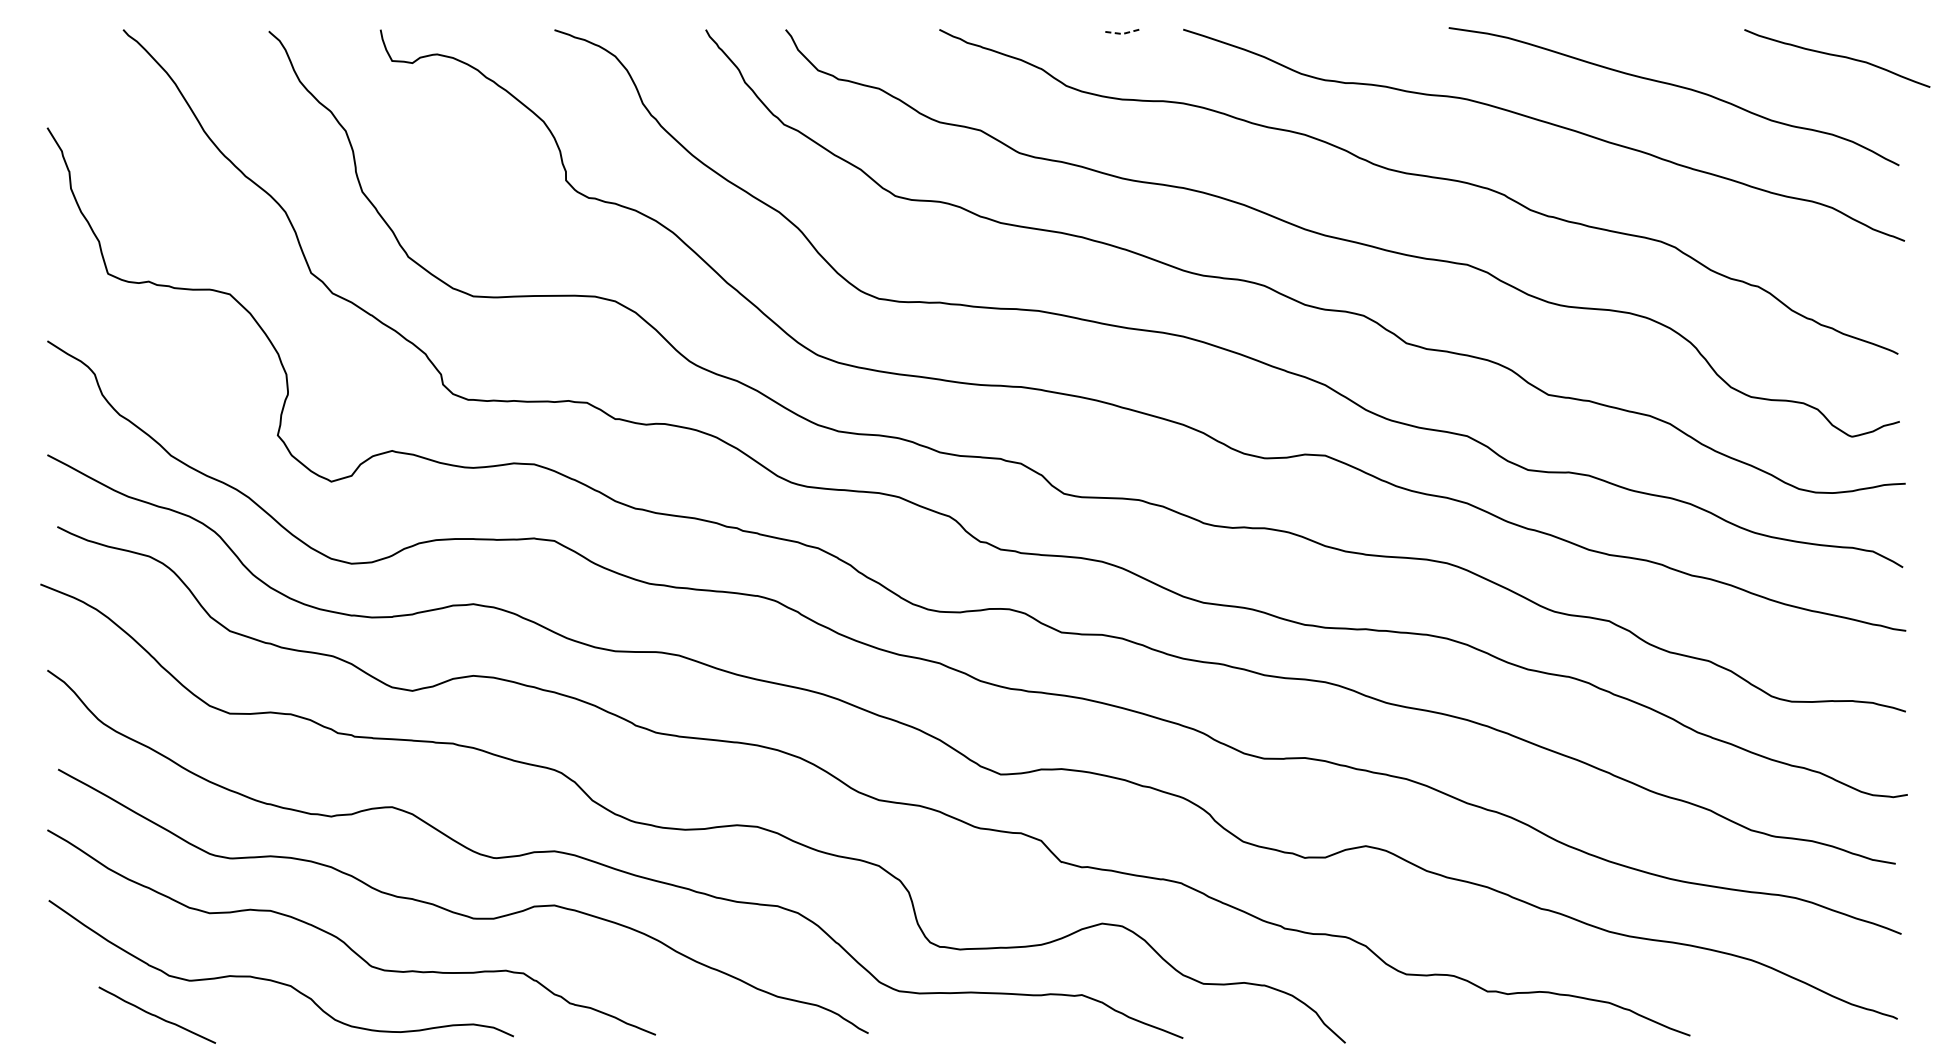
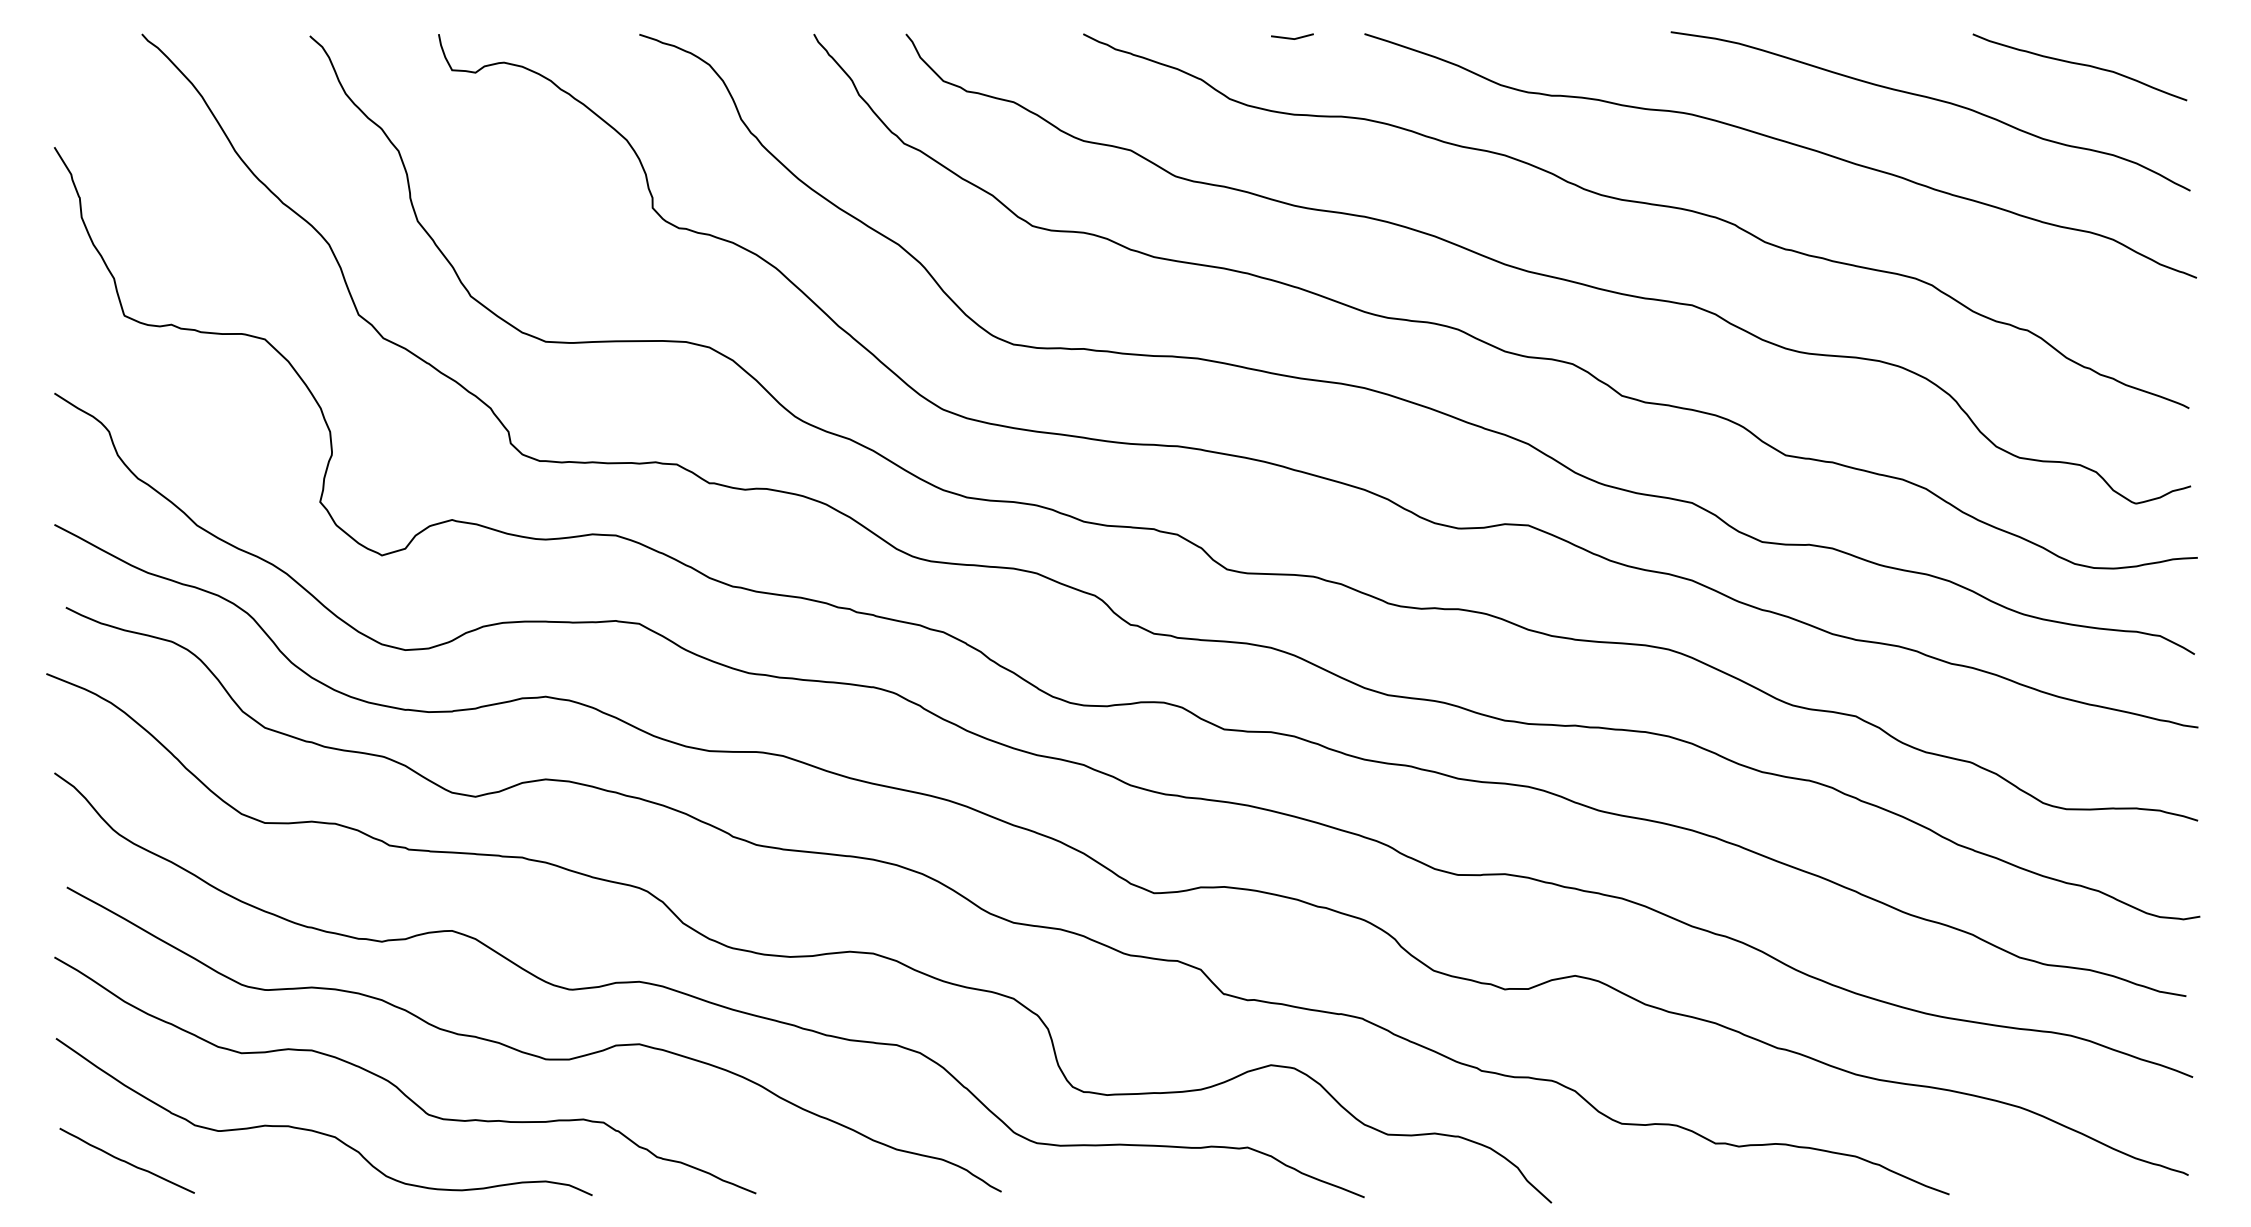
line: (1121, 34) -> (1293, 39), dashed -> solid
curve: (1837, 56) -> (2080, 65), moved
curve: (155, 1014) -> (125, 1160), moved

